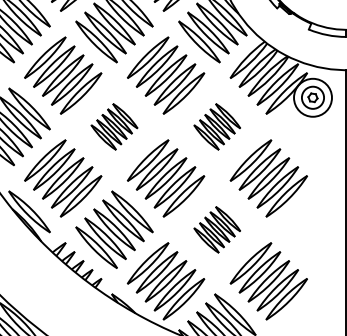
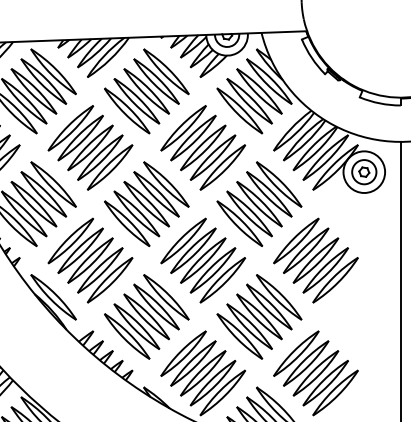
part: (114, 126) -> (146, 203), size x1.67
part: (217, 126) -> (259, 203), size x1.67
part: (217, 229) -> (259, 316), size x1.67

